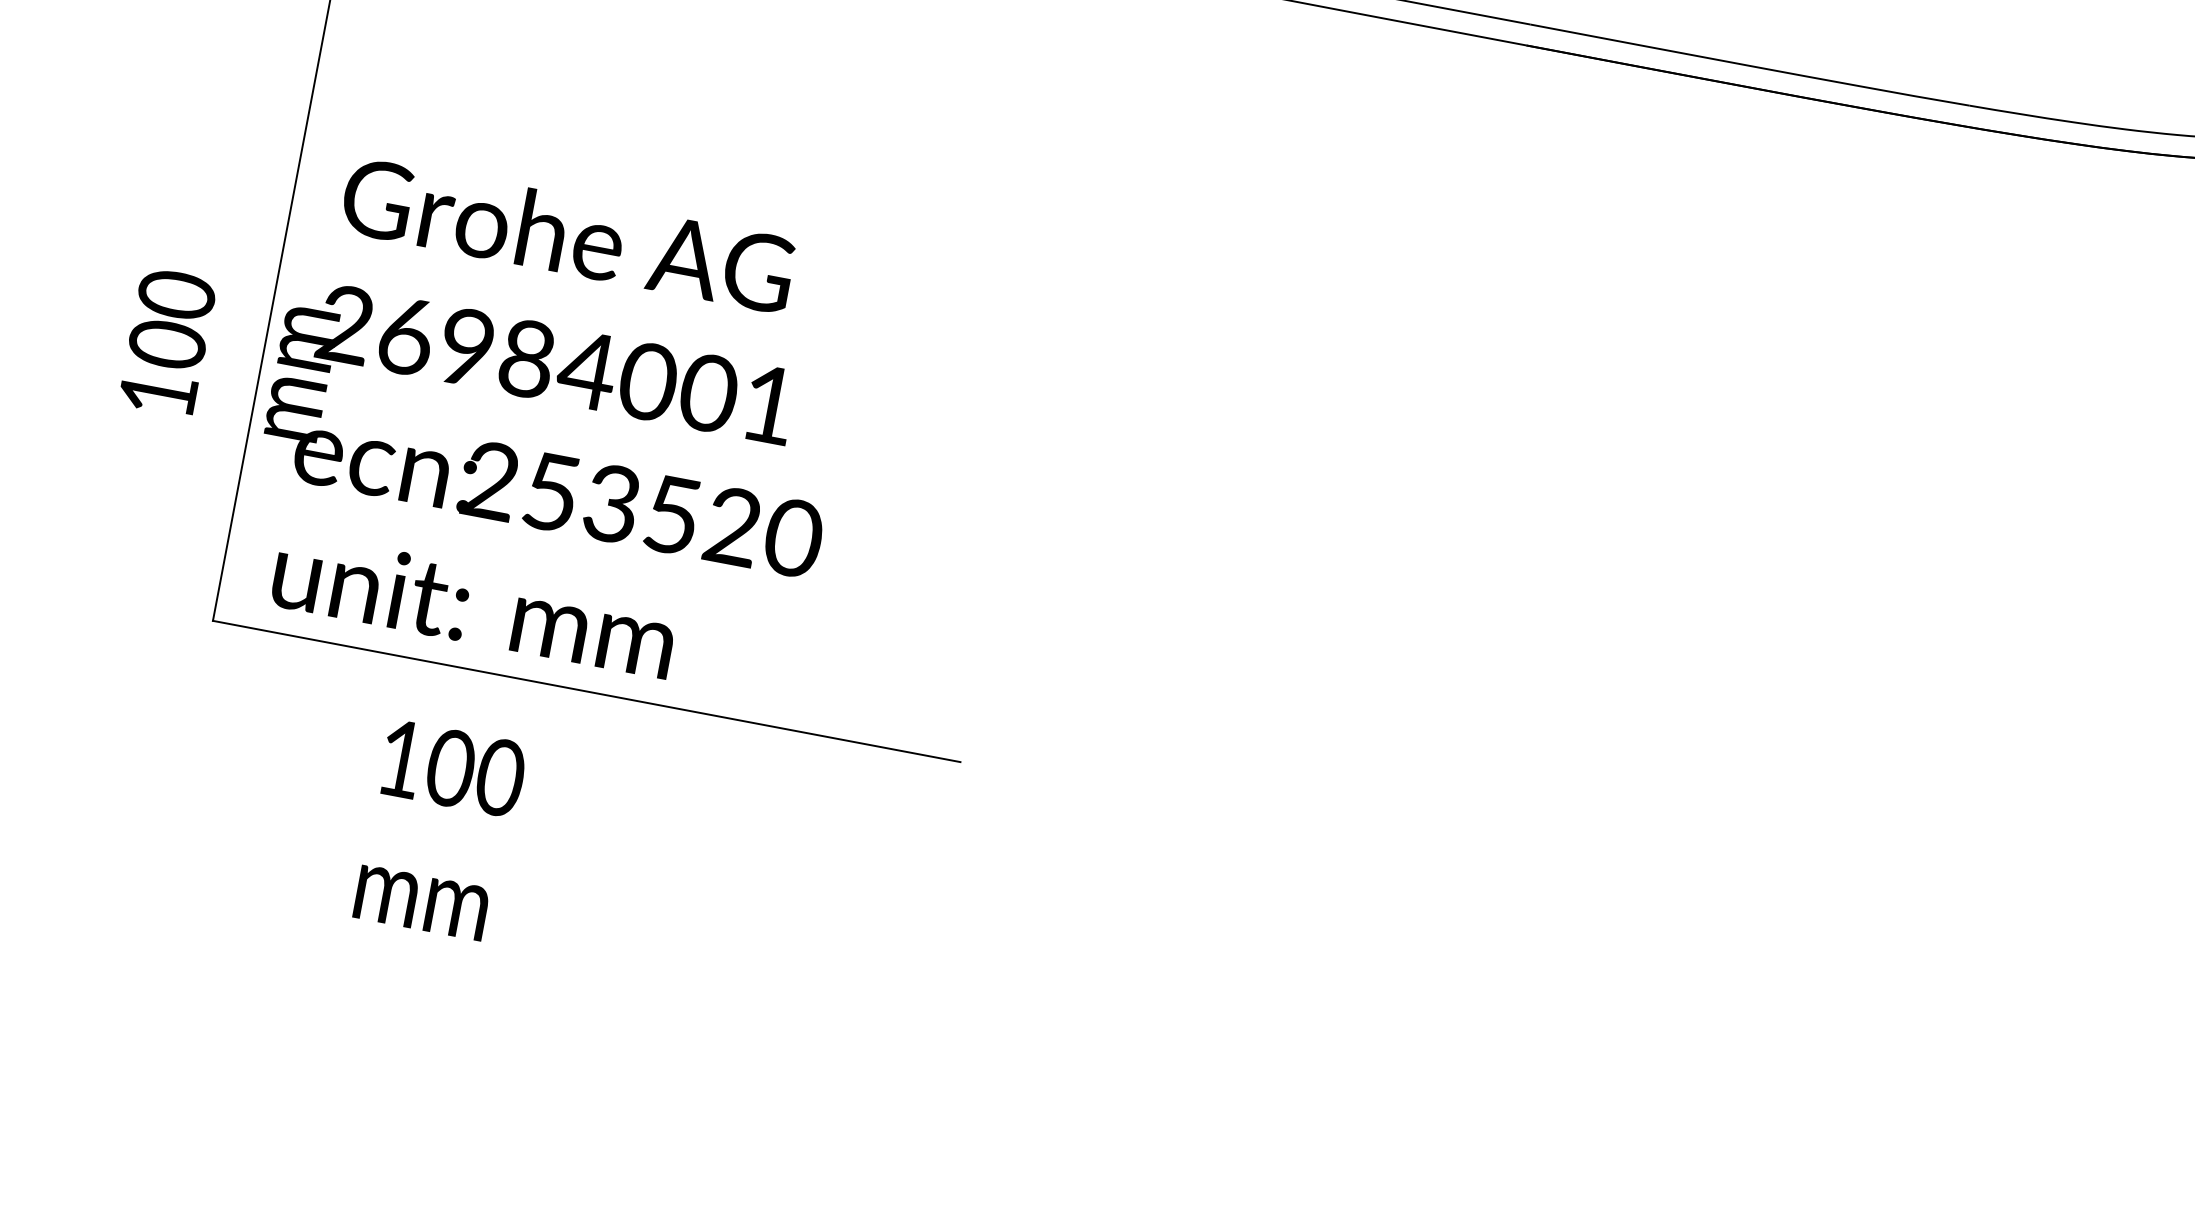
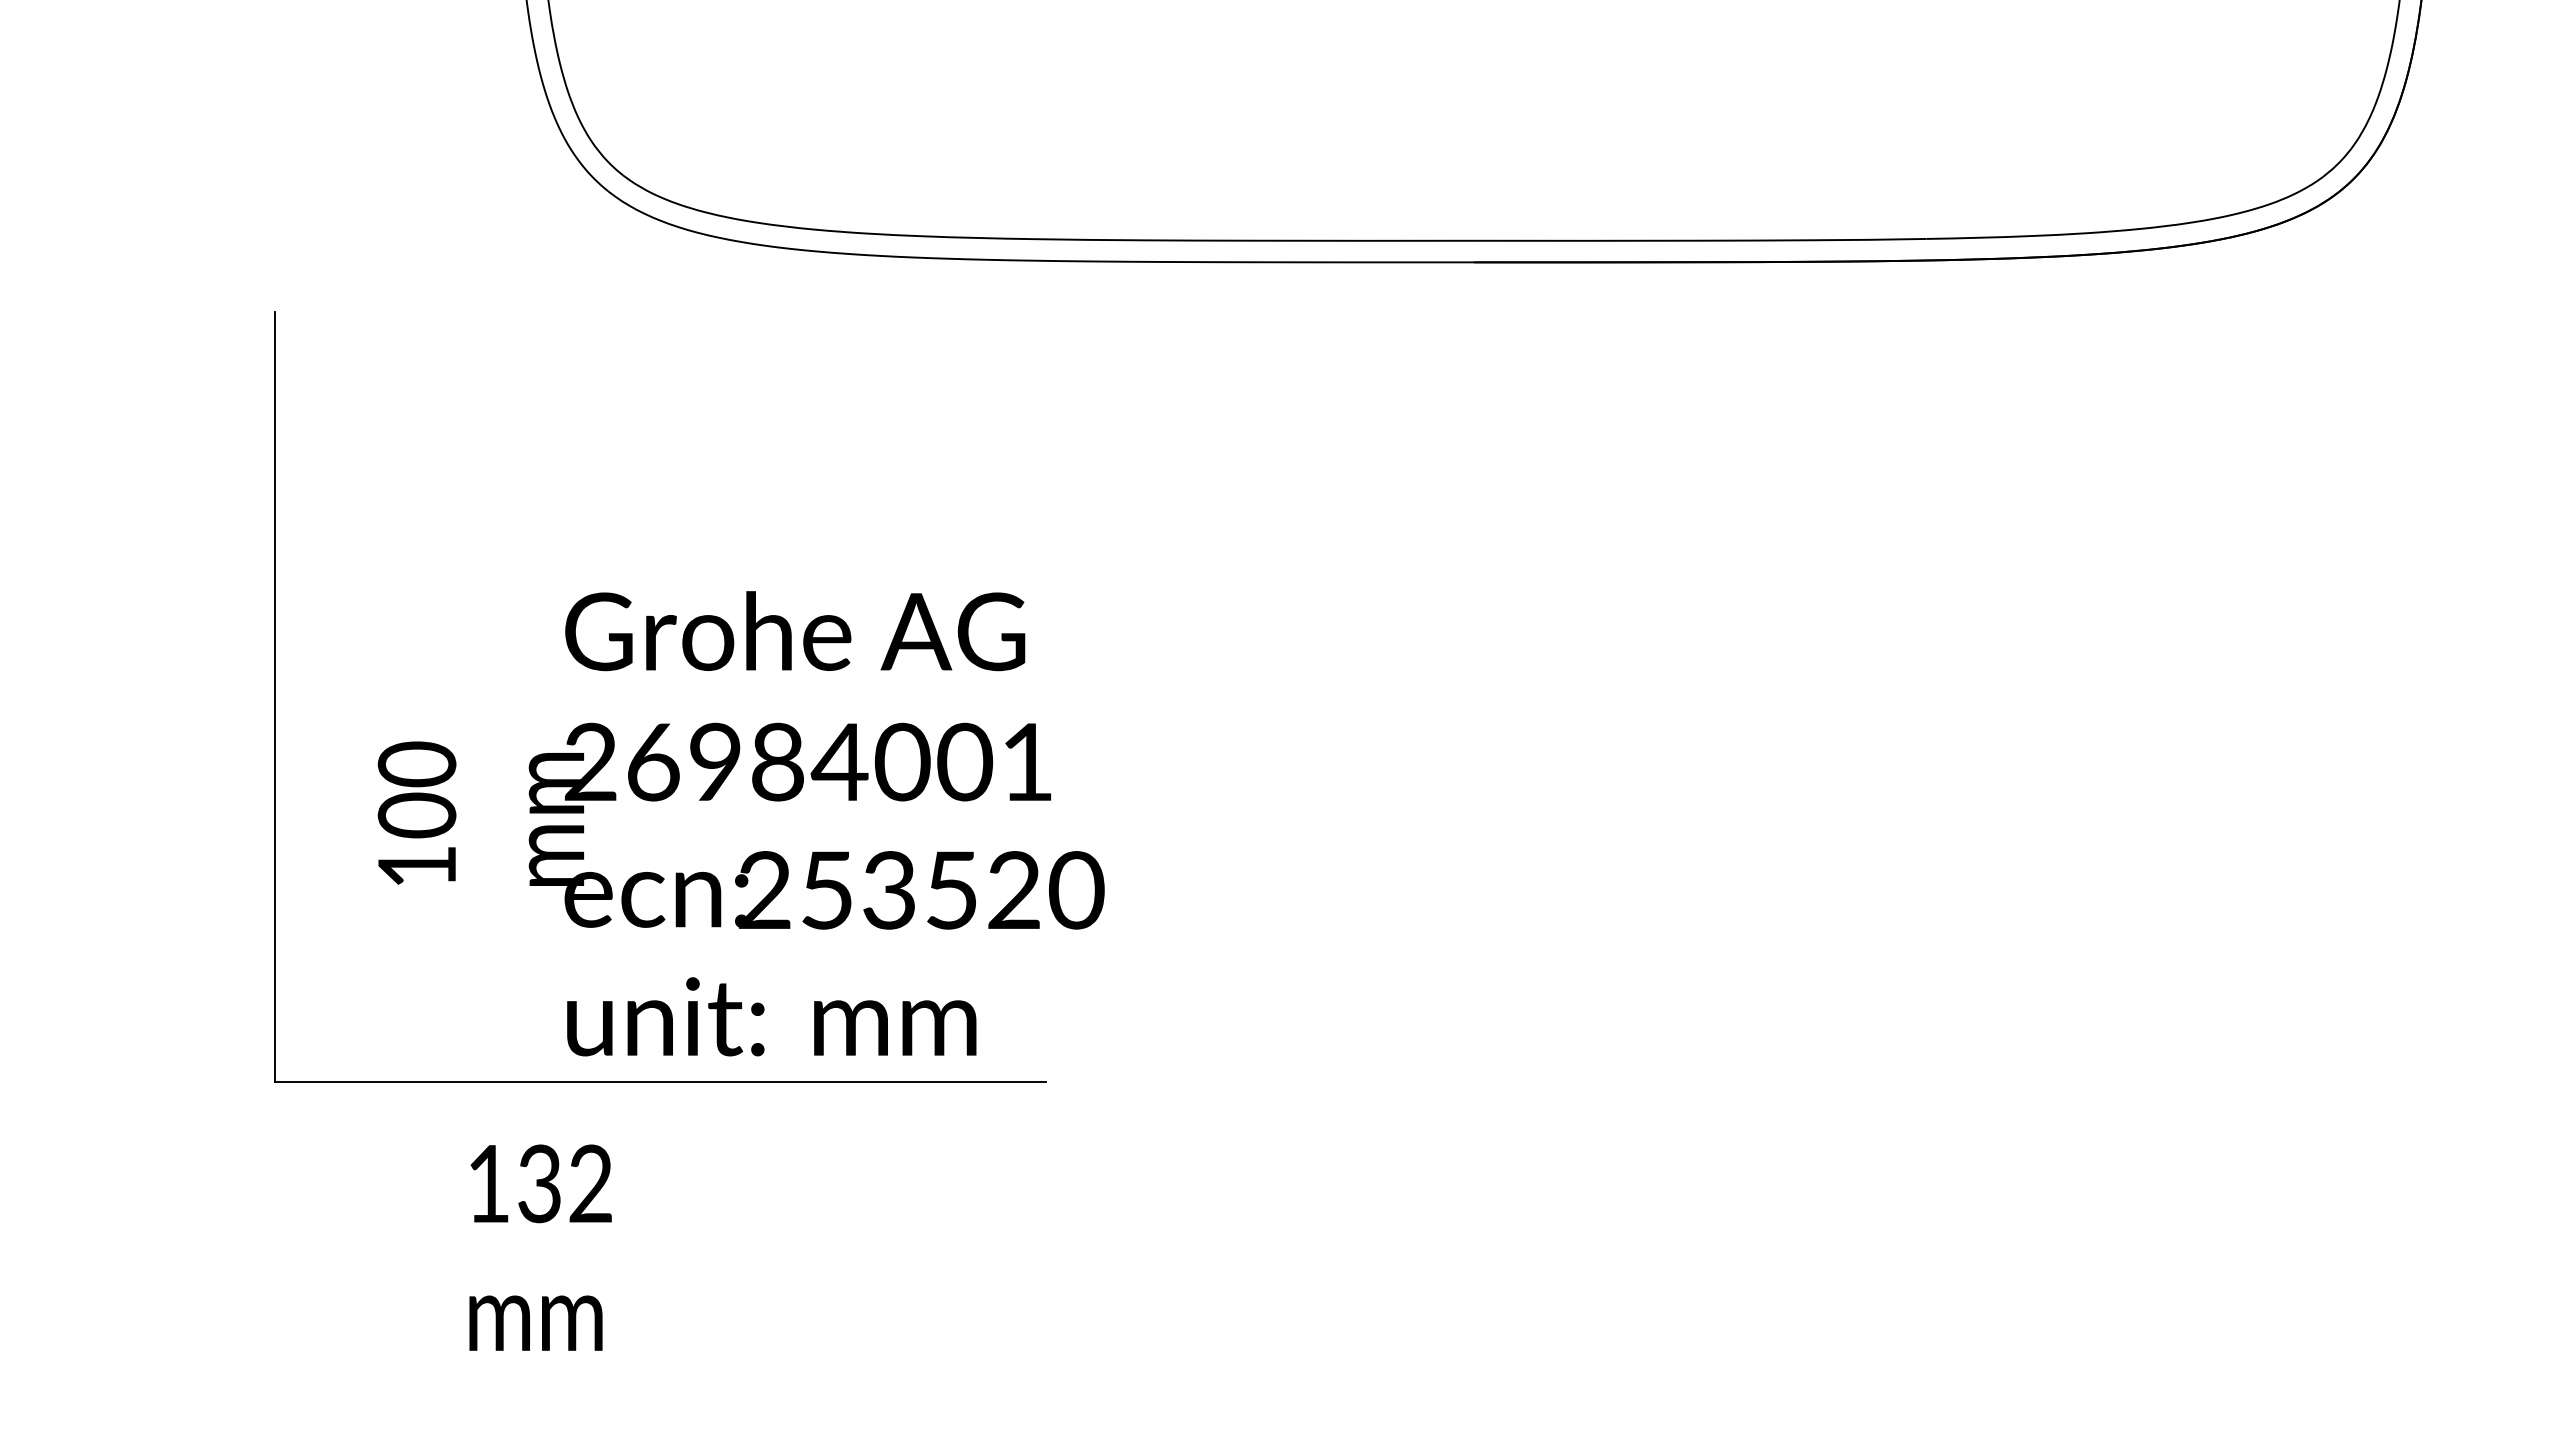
text: (479, 411) -> (740, 823), moved
text: (475, 772) -> (565, 1183), 100 -> 132

